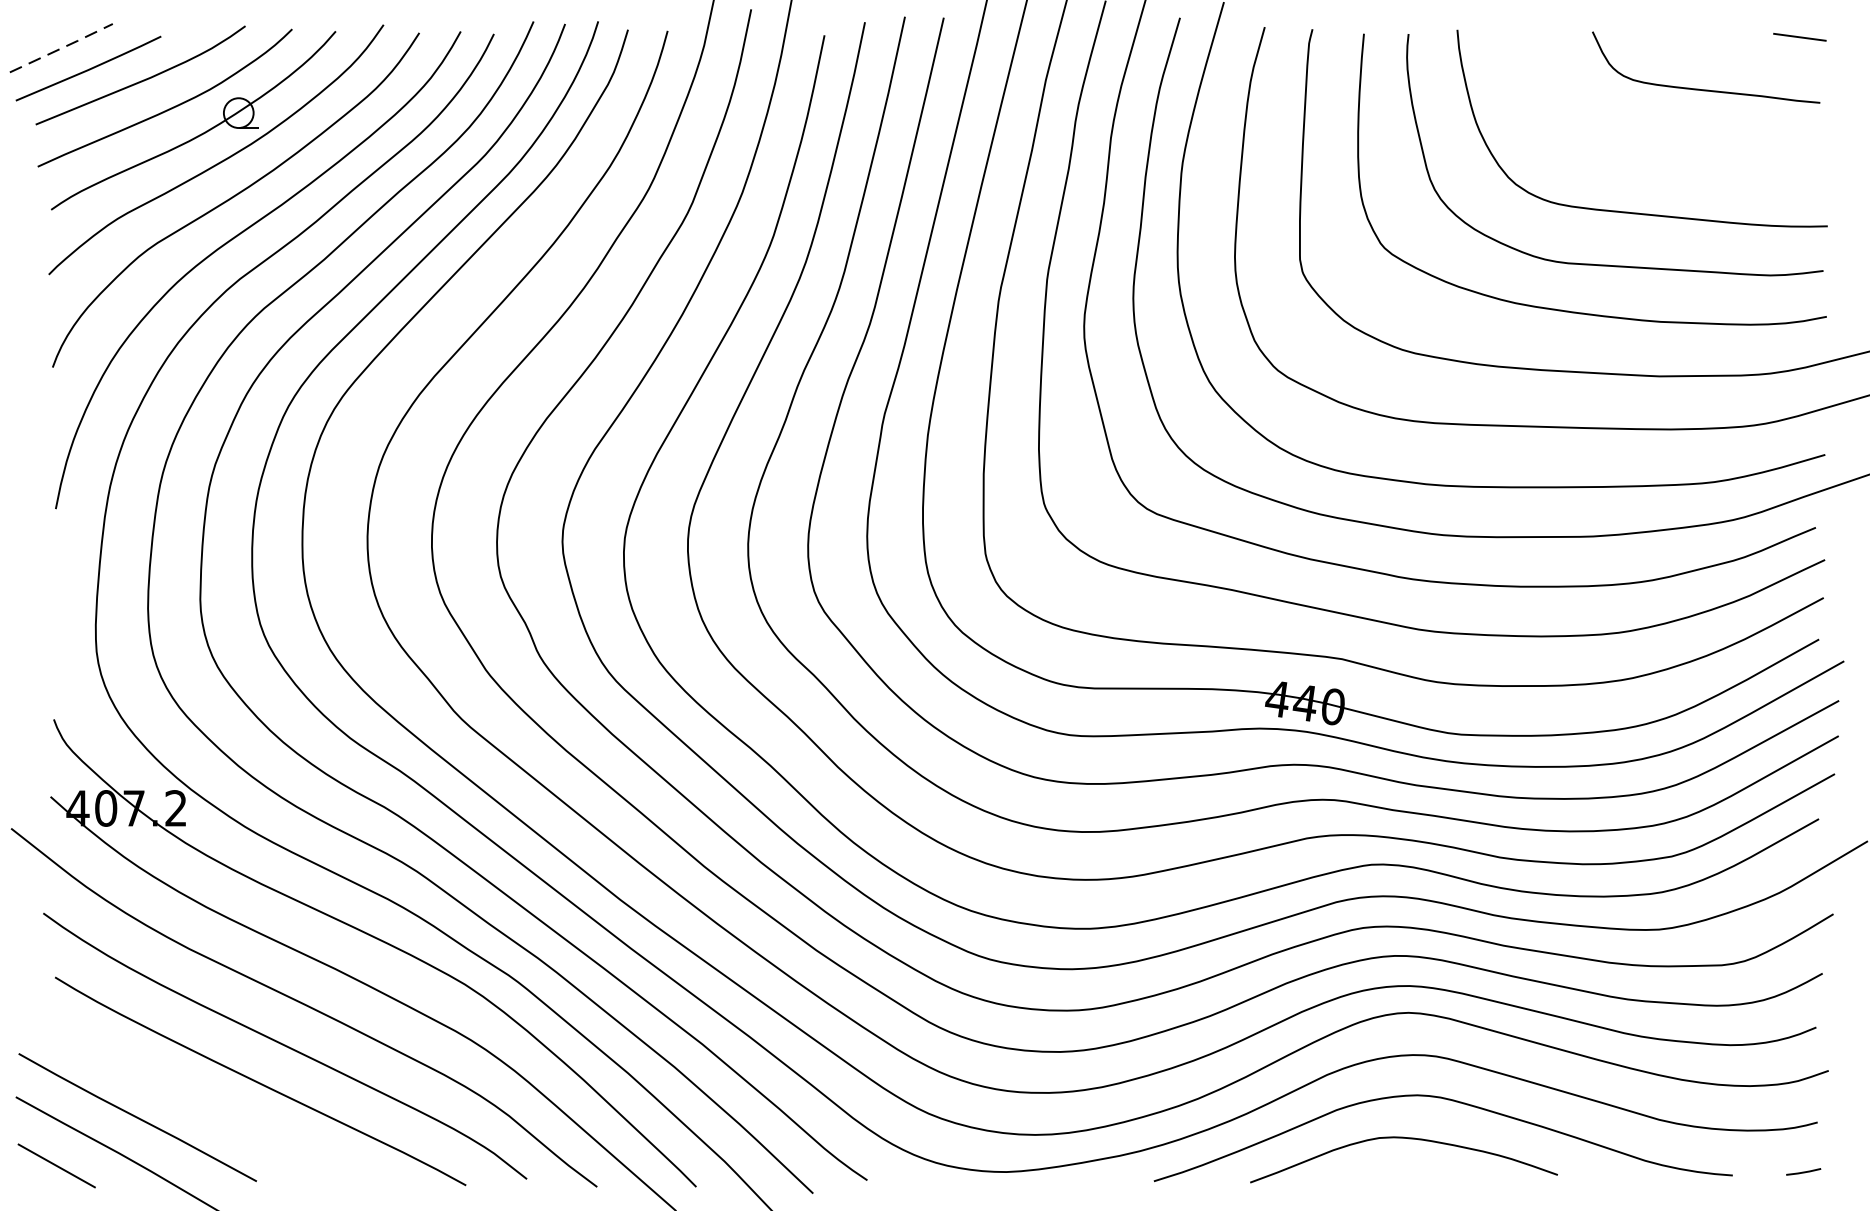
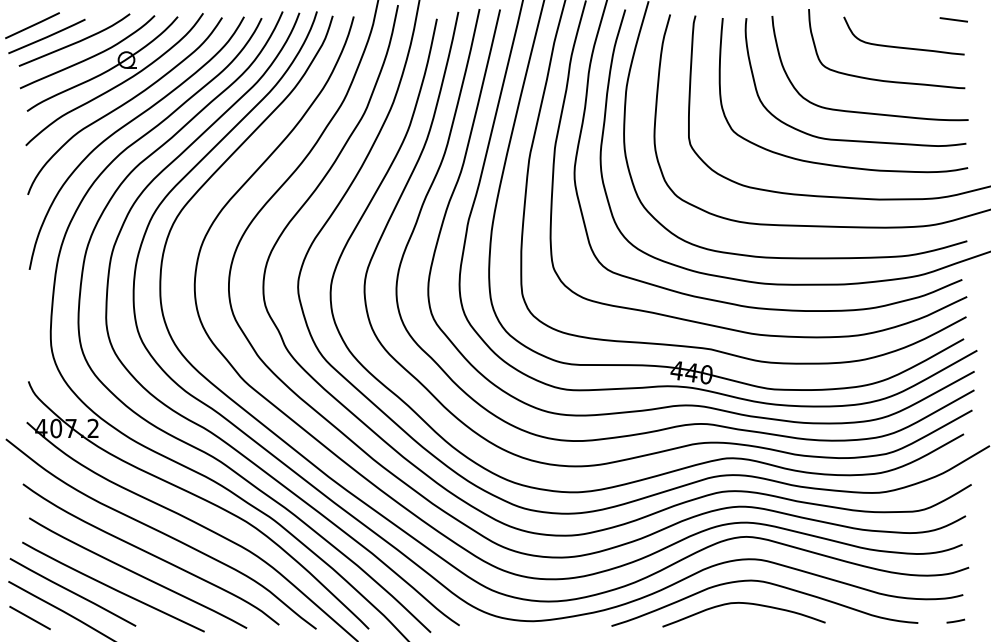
line: (63, 47) -> (33, 25), dashed -> solid
curve: (1663, 149) -> (881, 79), added
curve: (214, 1108) -> (113, 587), added

